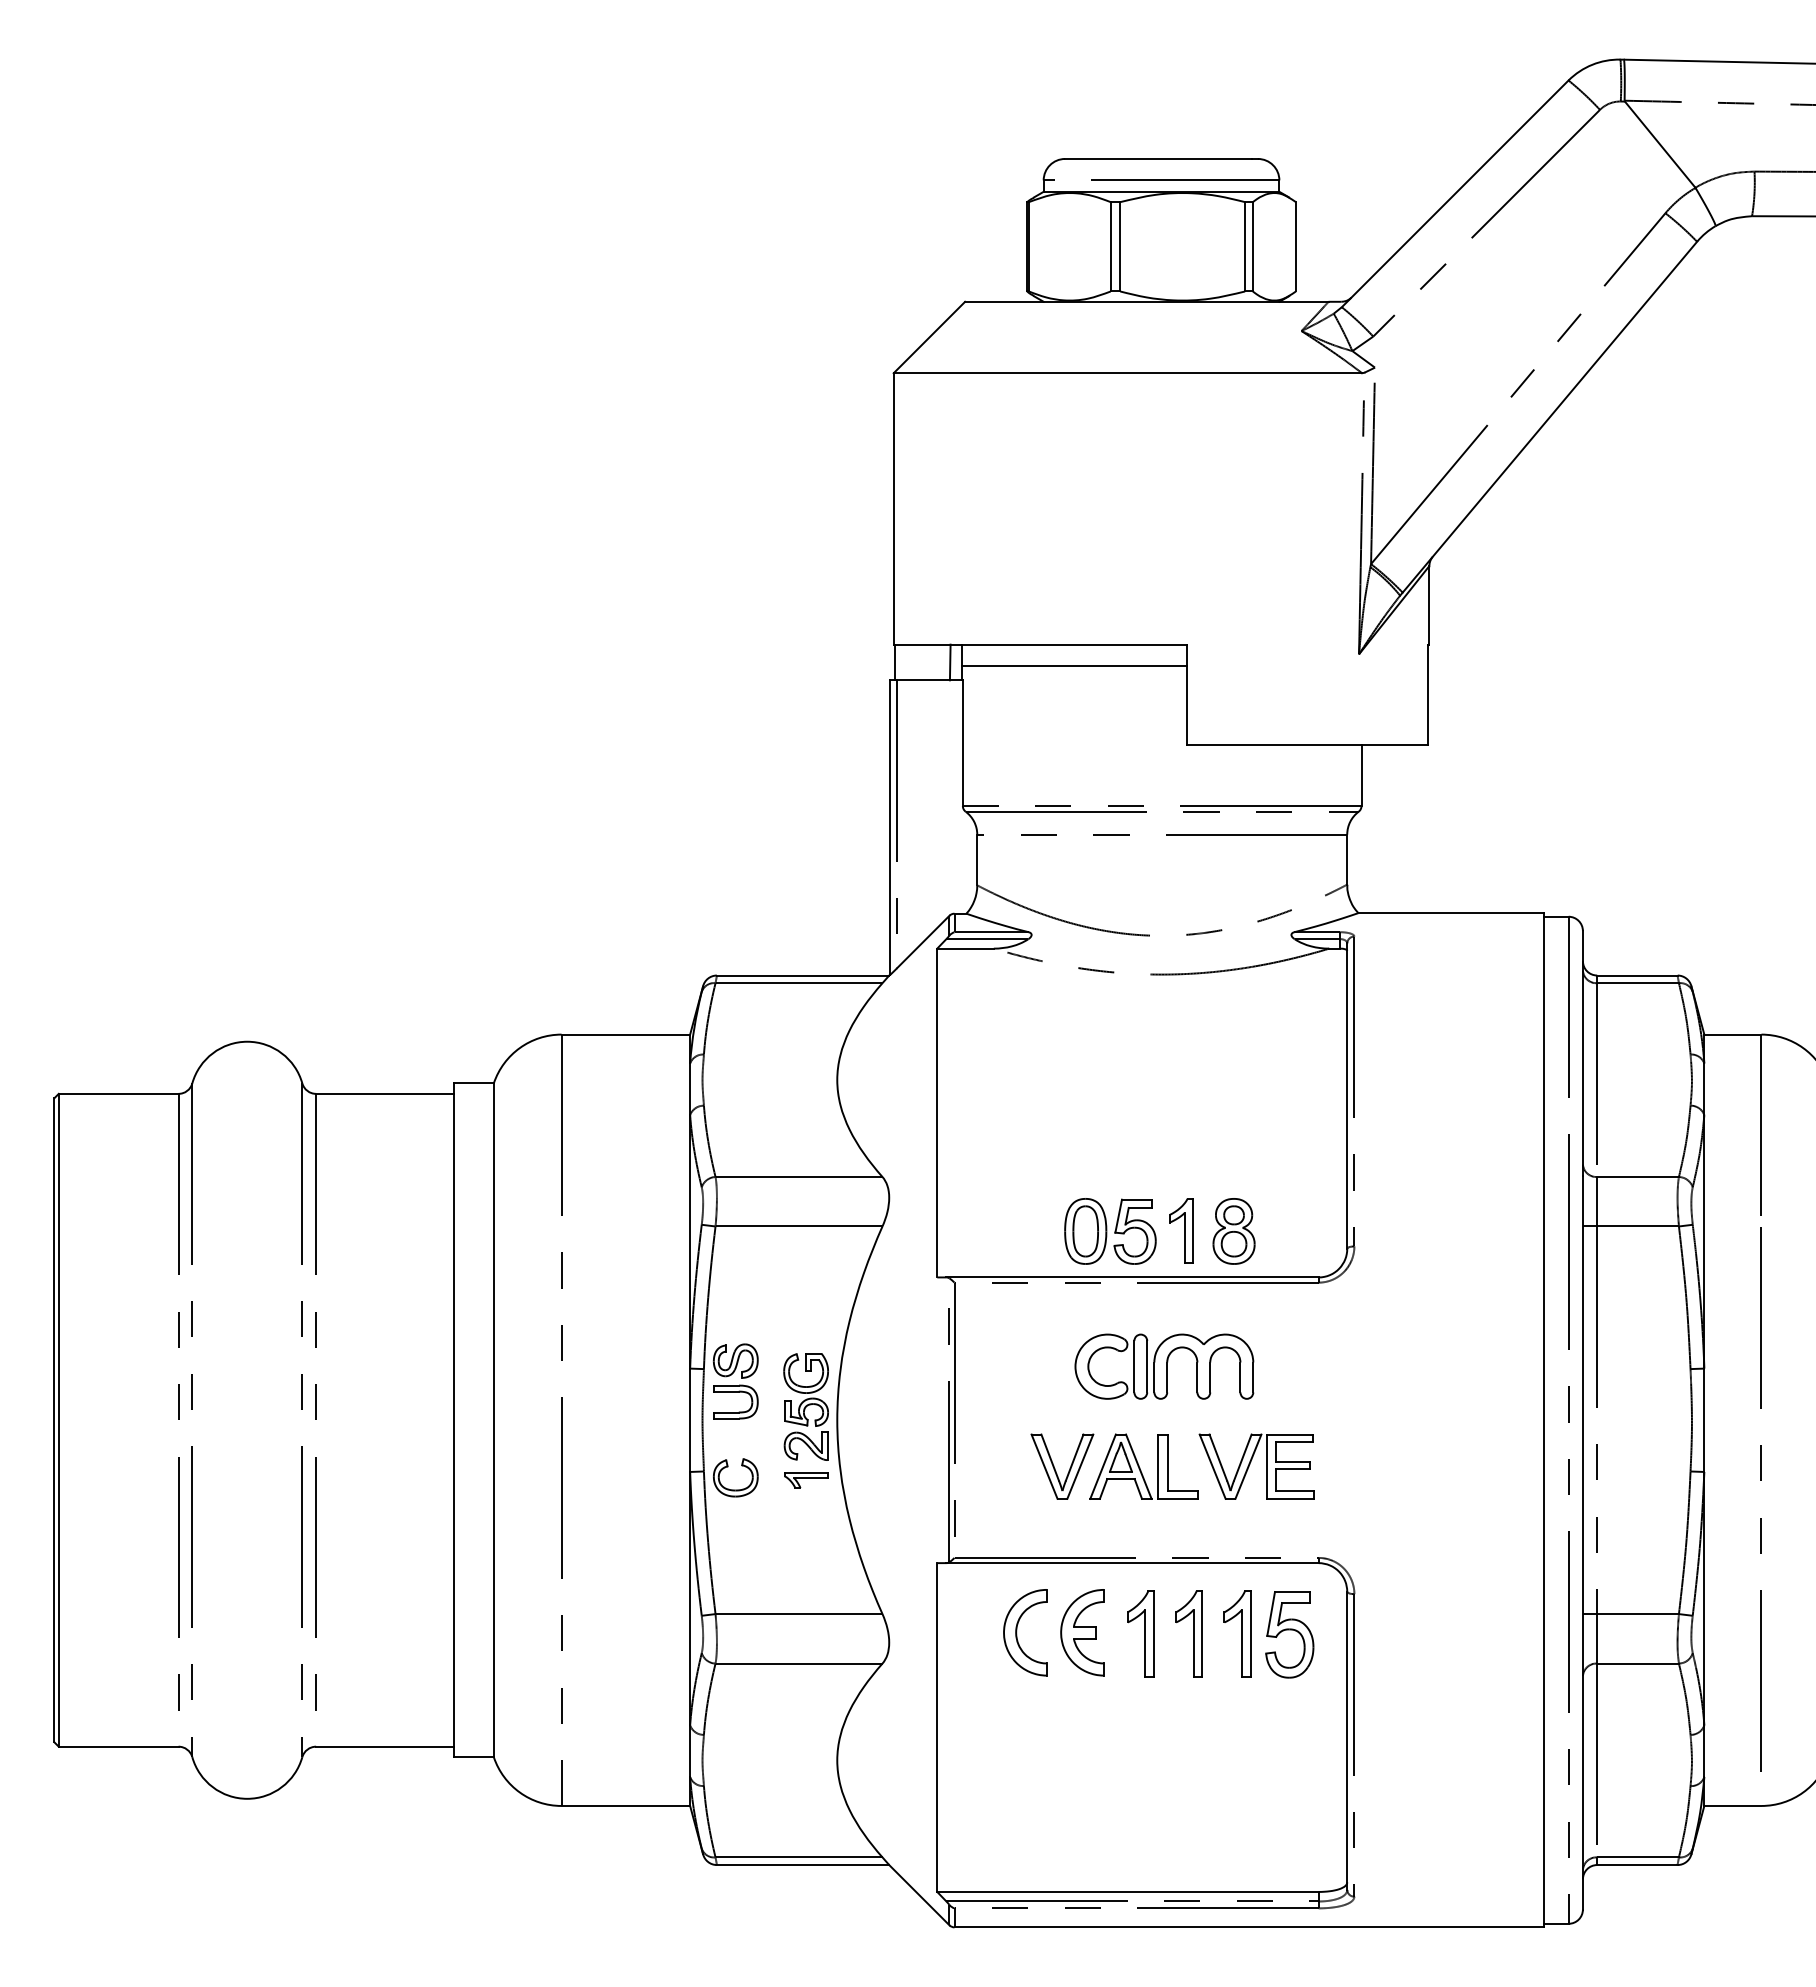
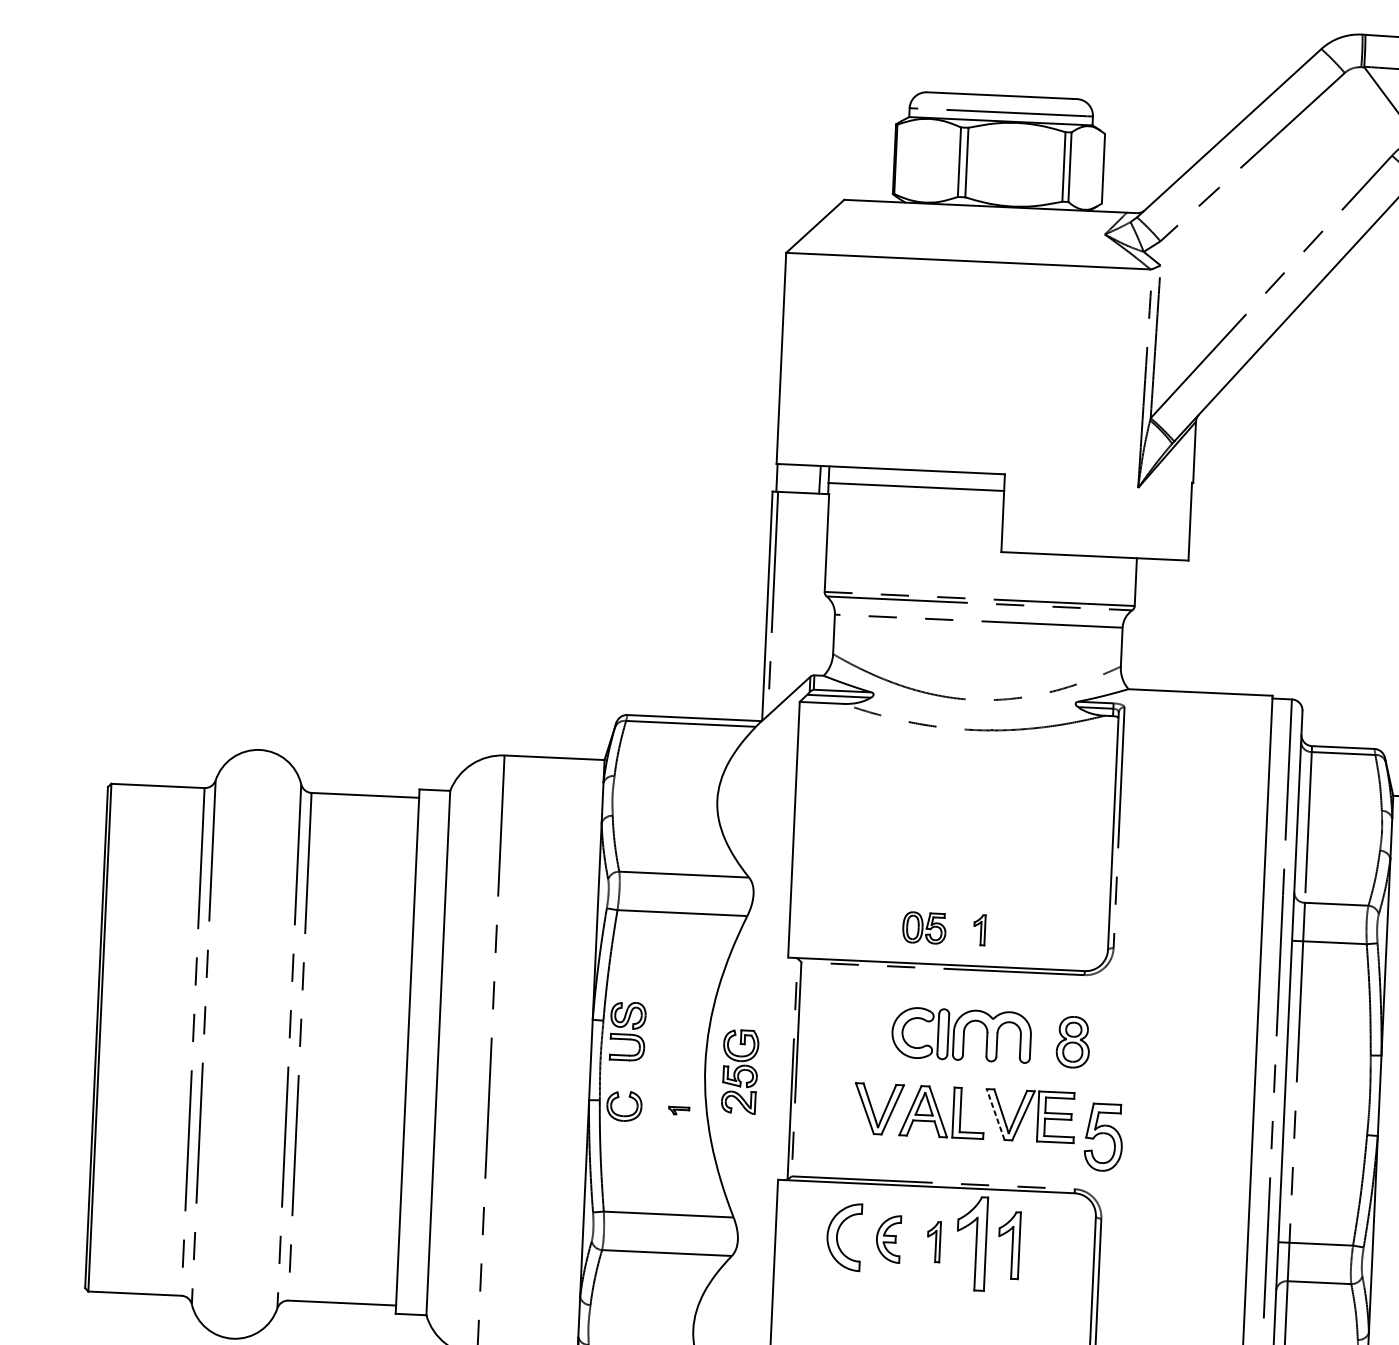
part: (1181, 1230) -> (979, 929), size x0.6
part: (1110, 1231) -> (924, 928), size x0.6
part: (1233, 1231) -> (1072, 1042), moved
part: (805, 1406) -> (739, 1071), moved
line: (1212, 1466) -> (995, 1114), solid -> dashed
part: (806, 1480) -> (679, 1110), size x0.6
part: (1082, 1632) -> (888, 1238), size x0.7
part: (1140, 1633) -> (933, 1241), size x0.6
part: (1188, 1633) -> (970, 1243), size x1.4
part: (1289, 1634) -> (1103, 1137), moved

